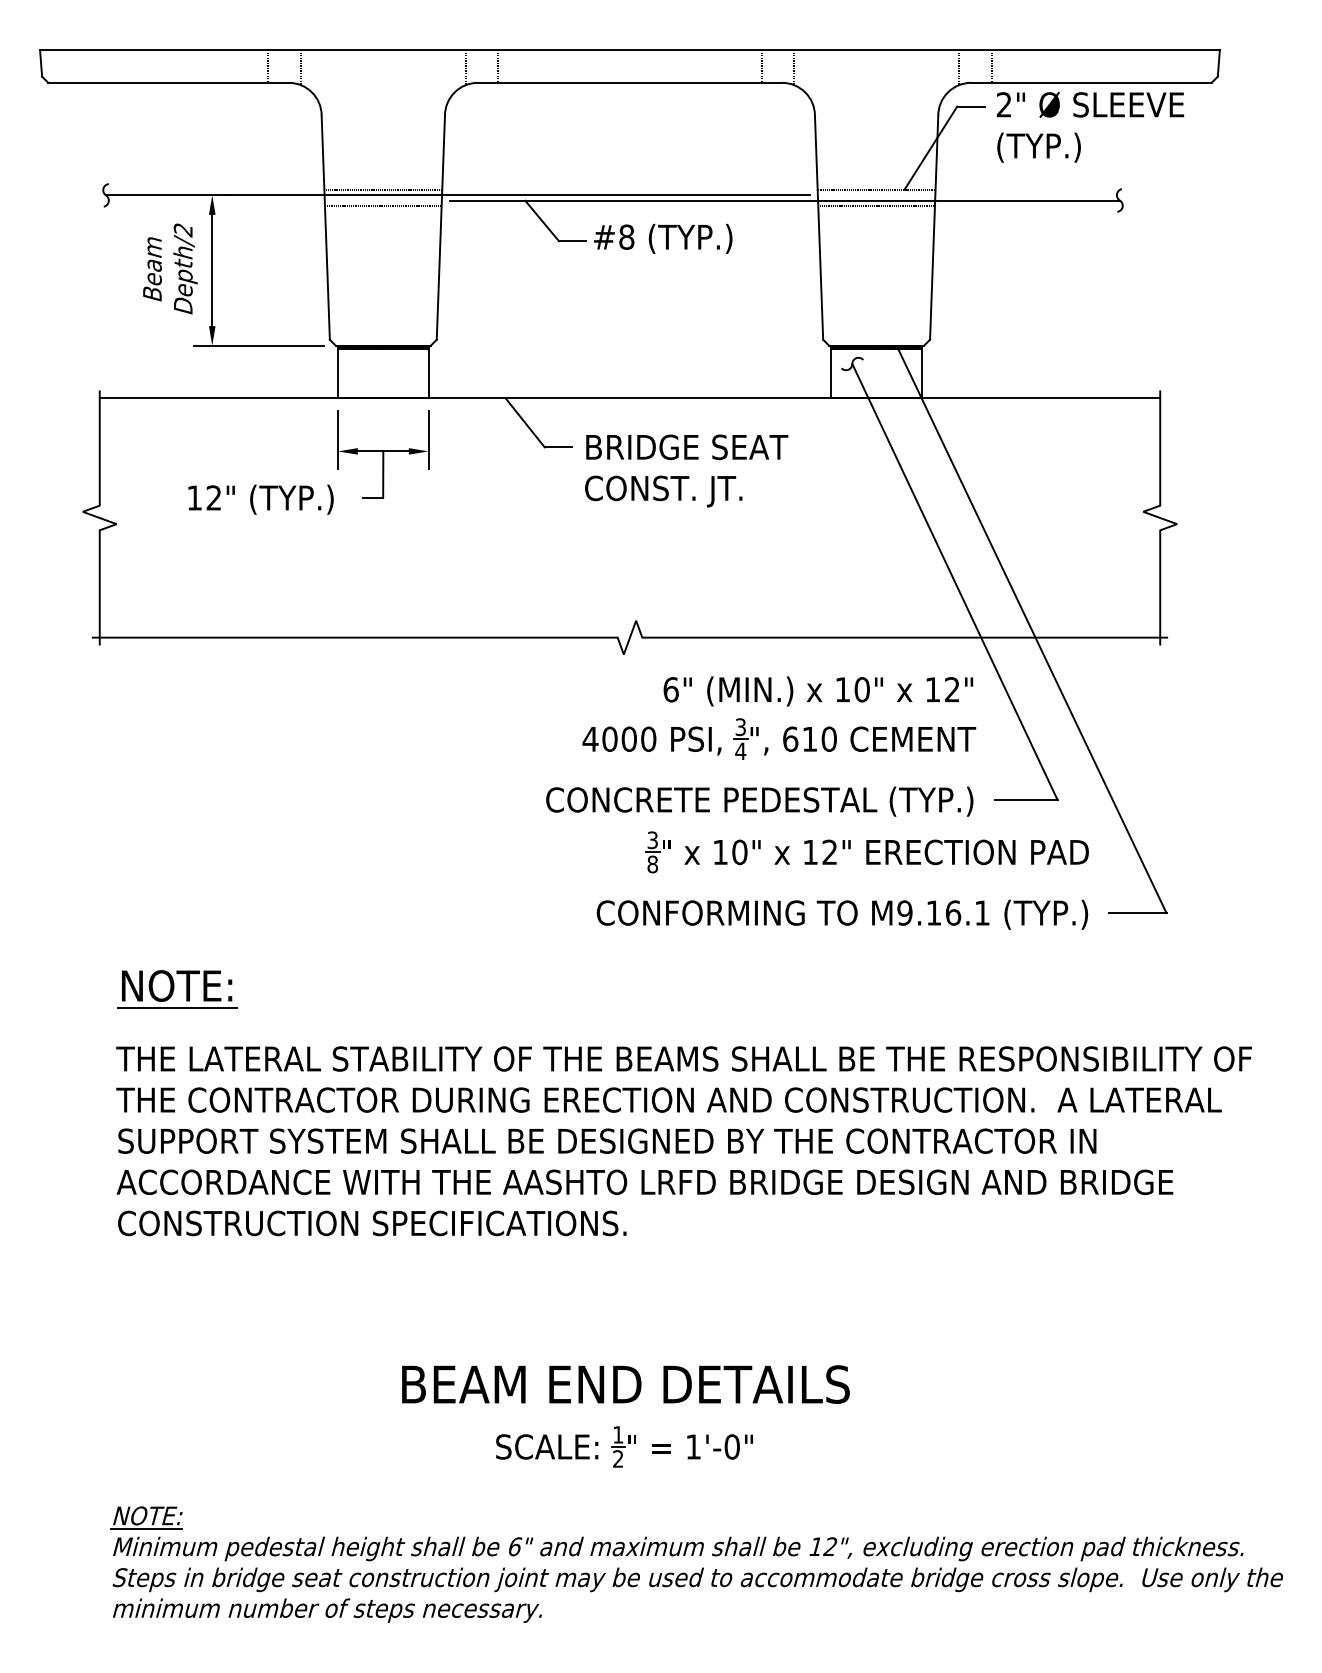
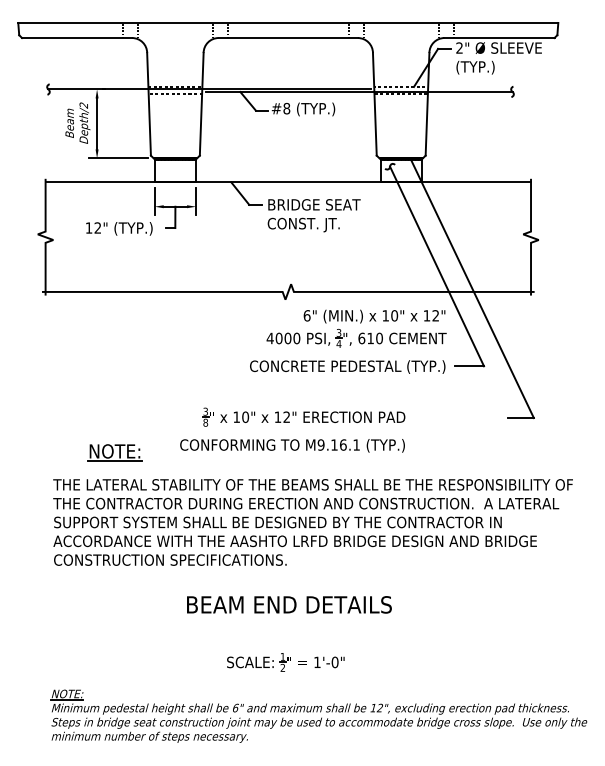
part: (835, 863) -> (289, 422), moved
part: (175, 988) -> (114, 452), moved
text: (626, 1383) -> (289, 604), moved

